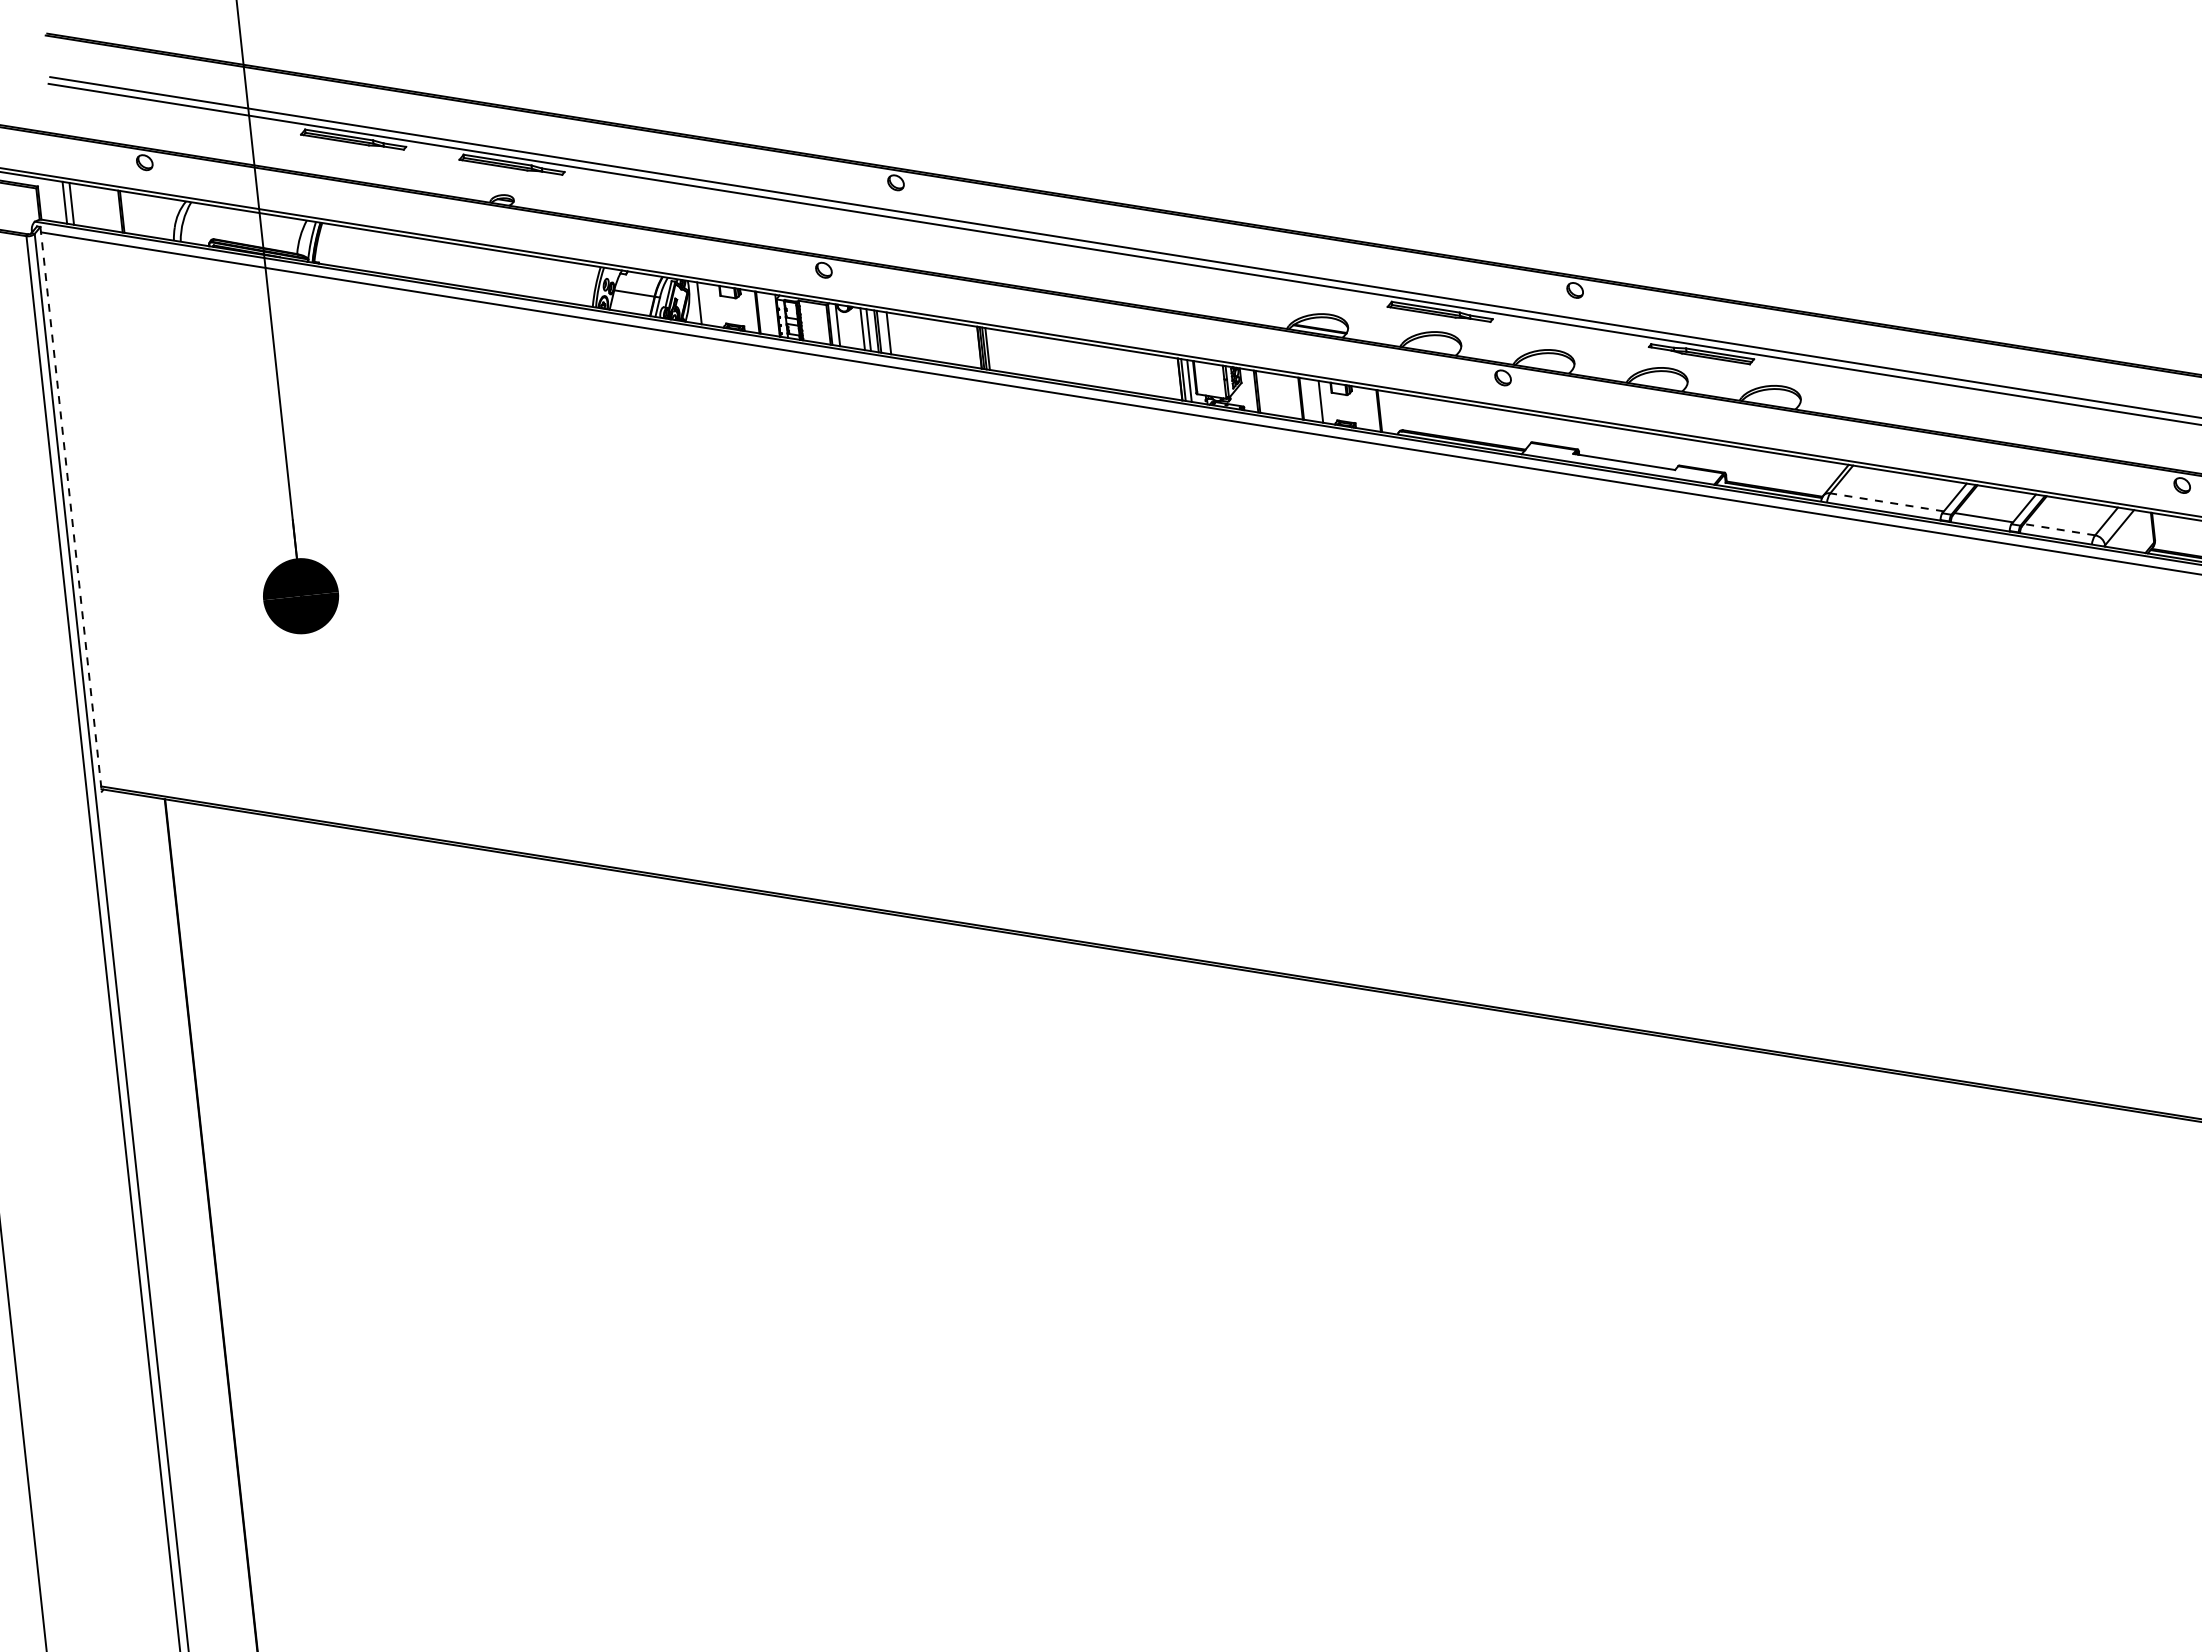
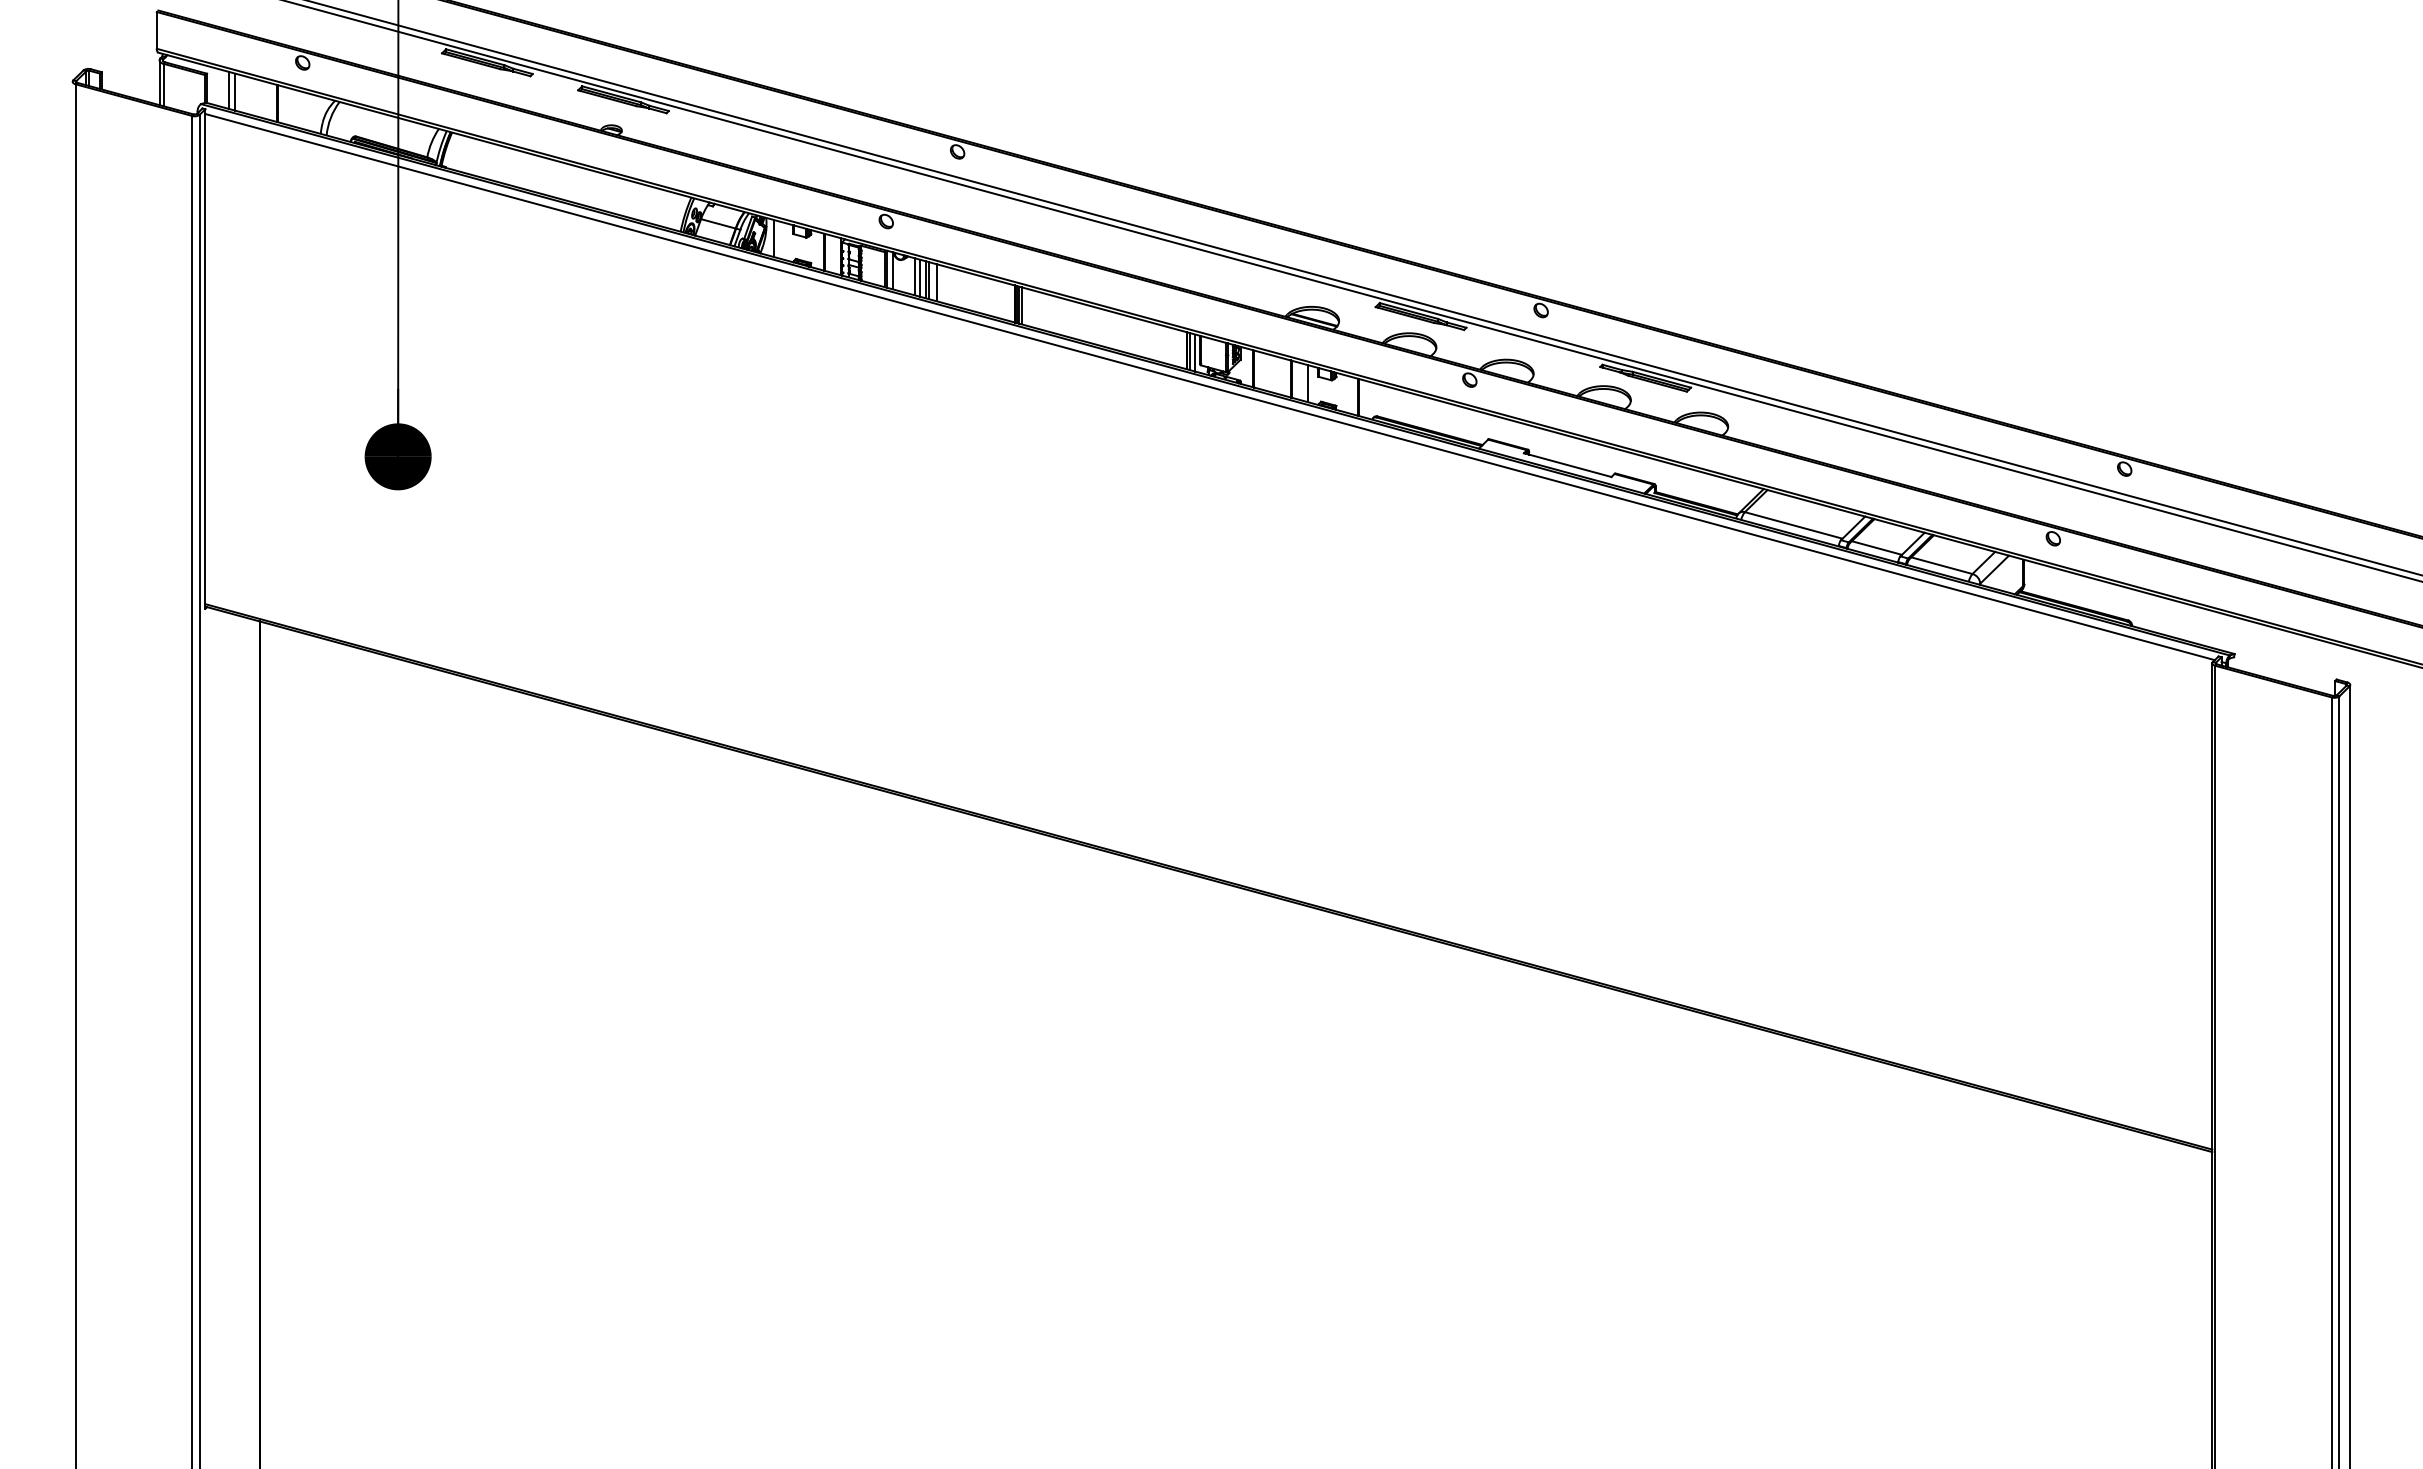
line: (1886, 502) -> (1793, 525), dashed -> solid
line: (71, 509) -> (205, 359), dashed -> solid
line: (2059, 529) -> (1941, 565), dashed -> solid

